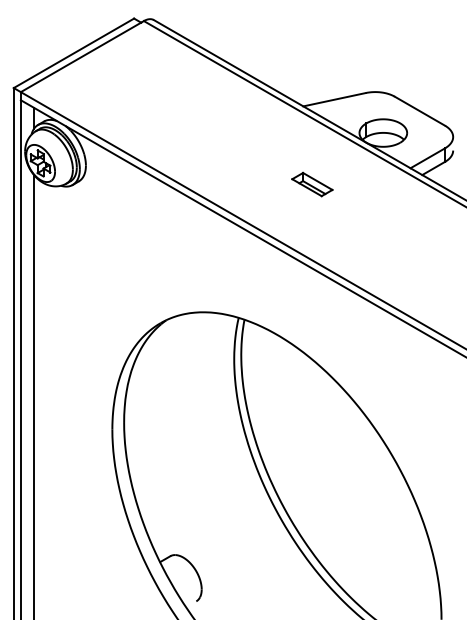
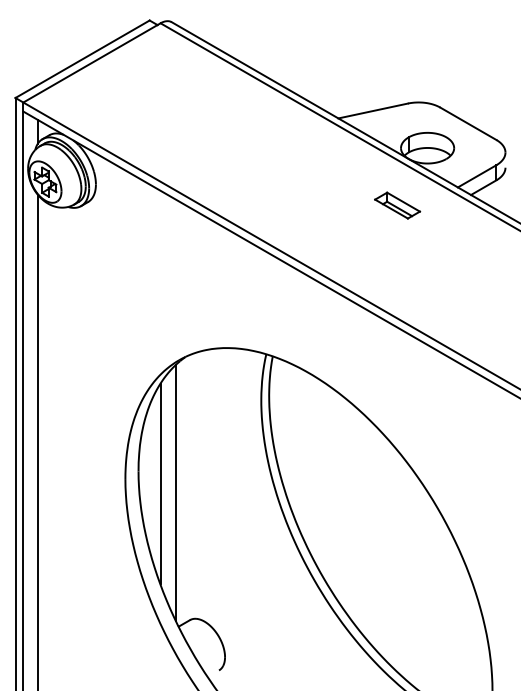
part: (312, 184) -> (397, 205), moved
line: (143, 433) -> (160, 483), added
line: (158, 442) -> (176, 493), added

